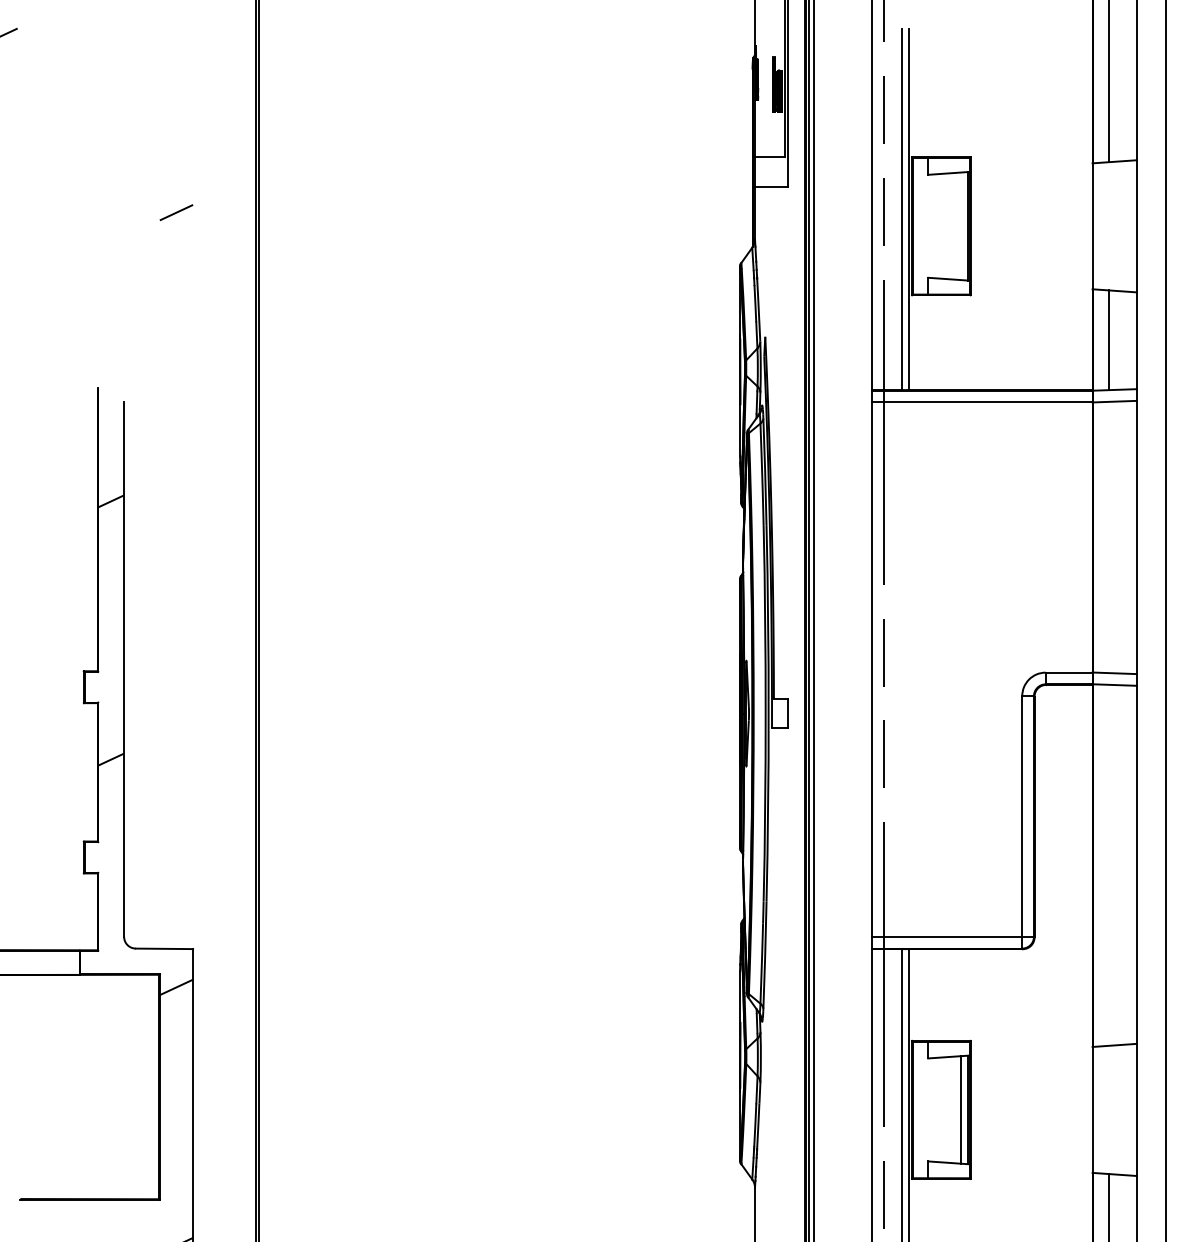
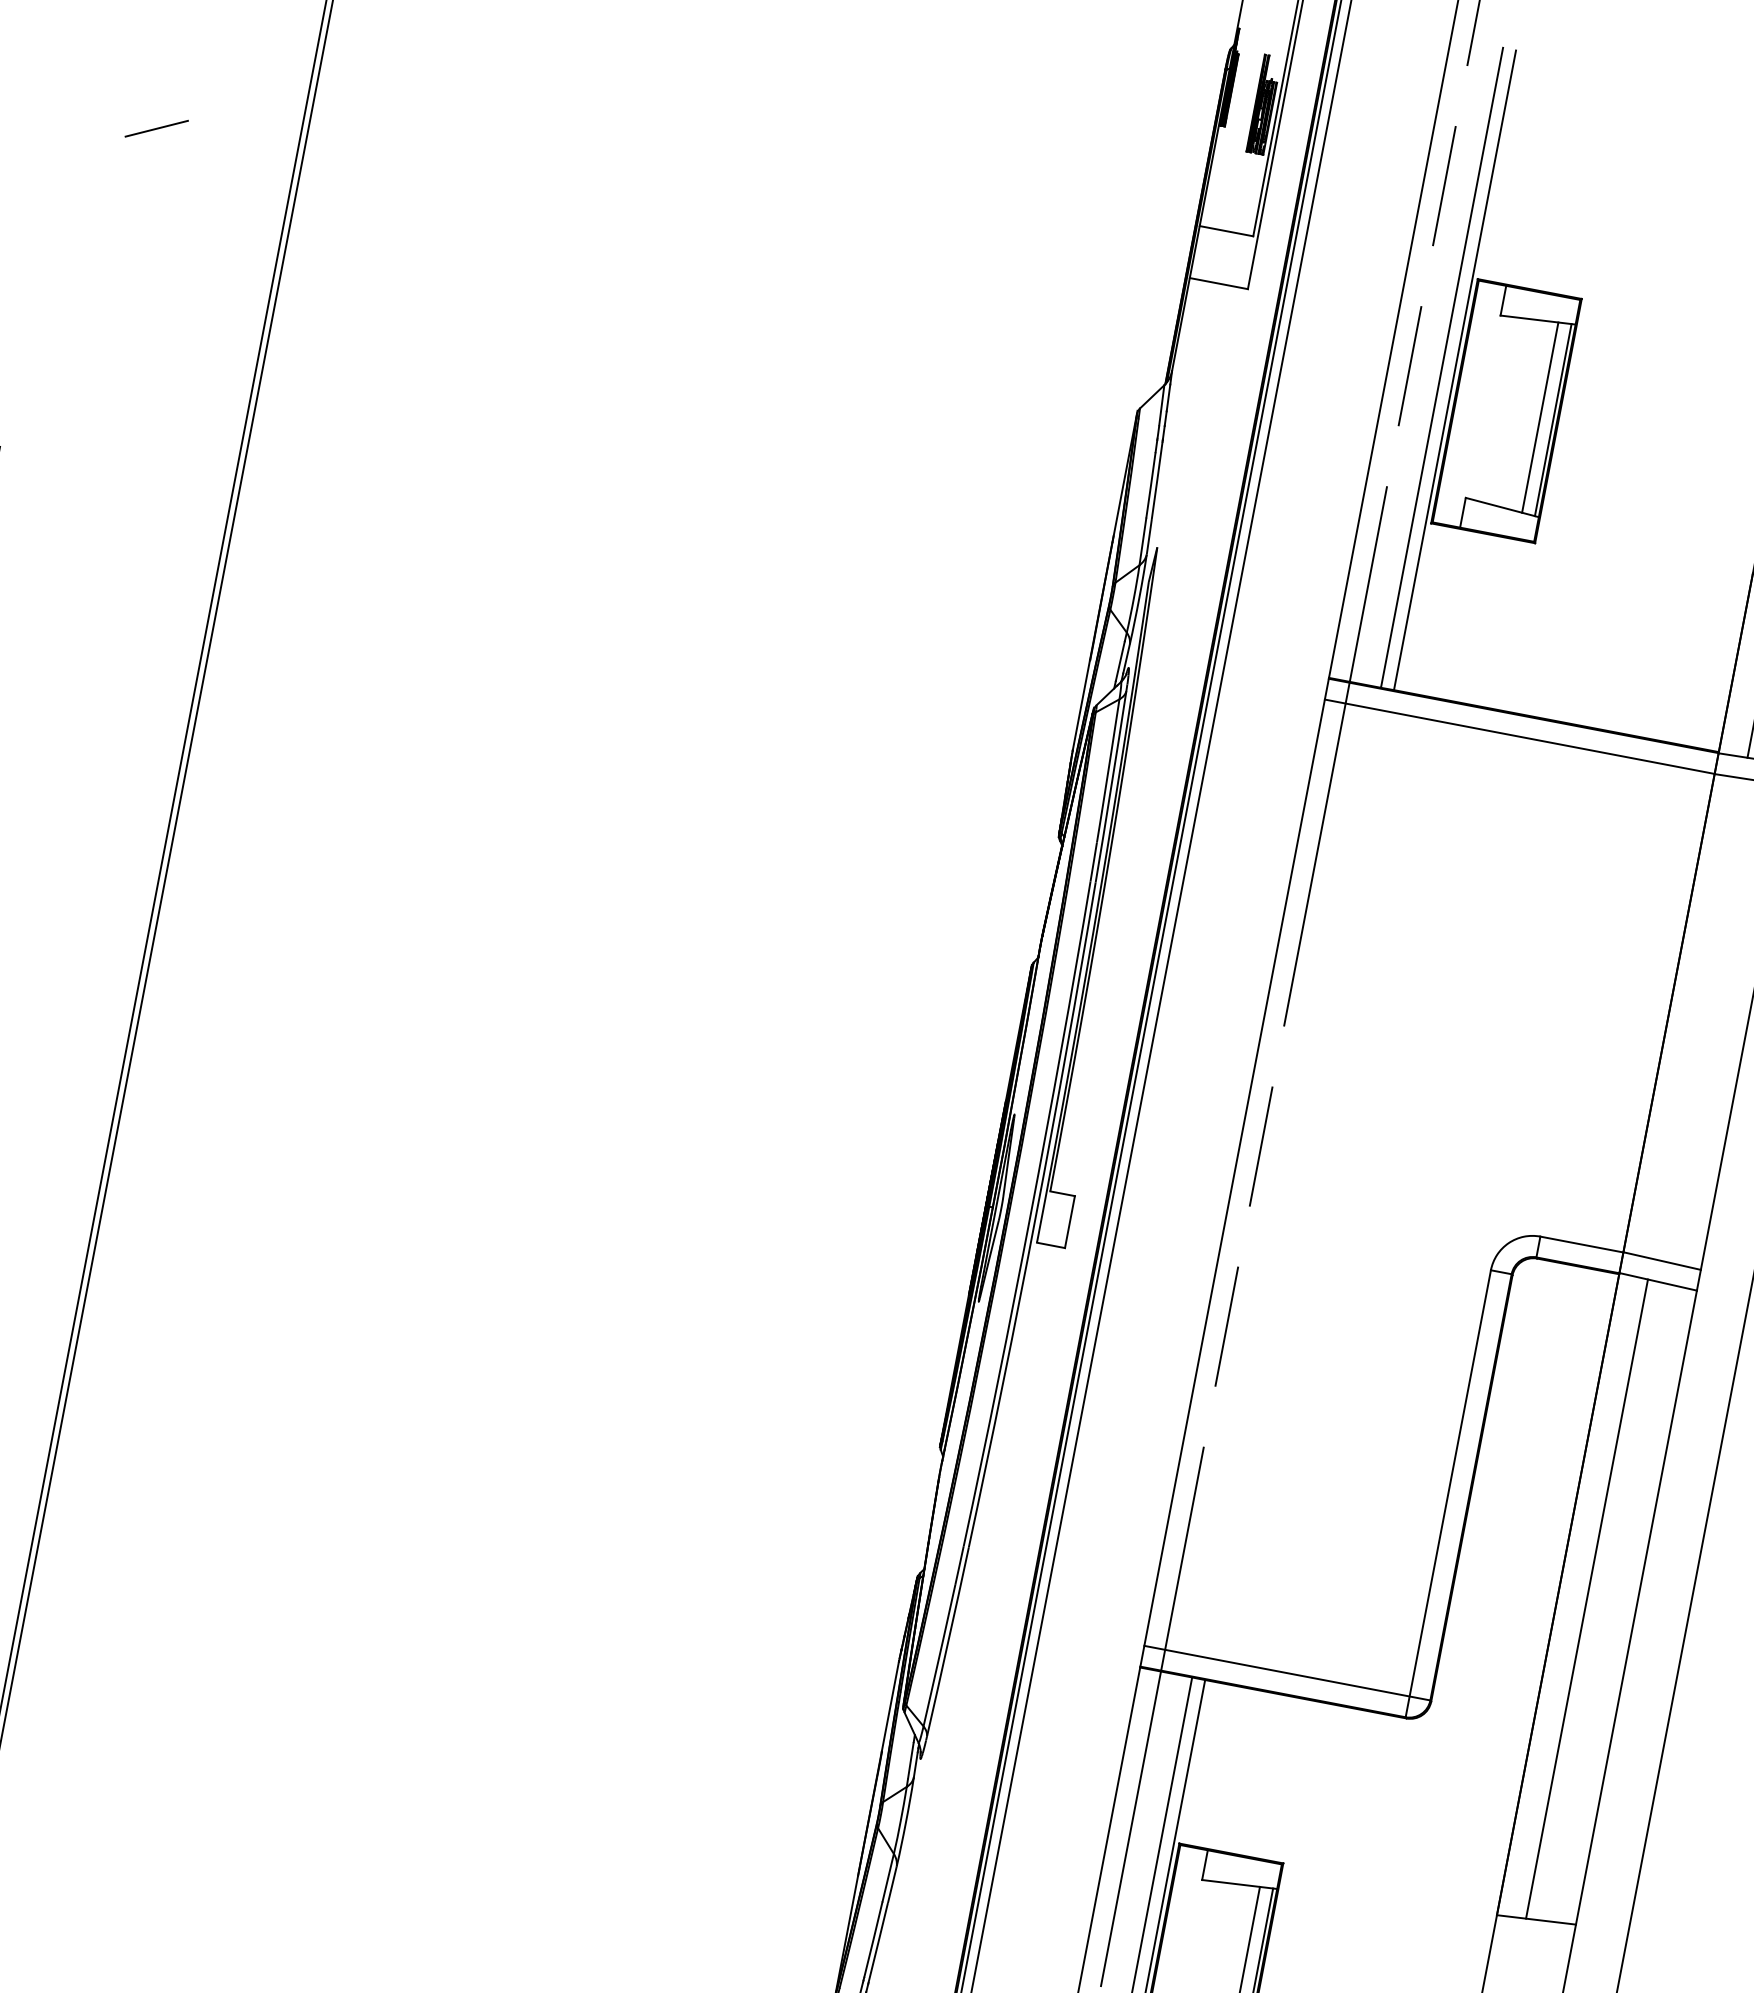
line: (960, 226) -> (1540, 417), added
line: (1108, 864) -> (1586, 1597), added

